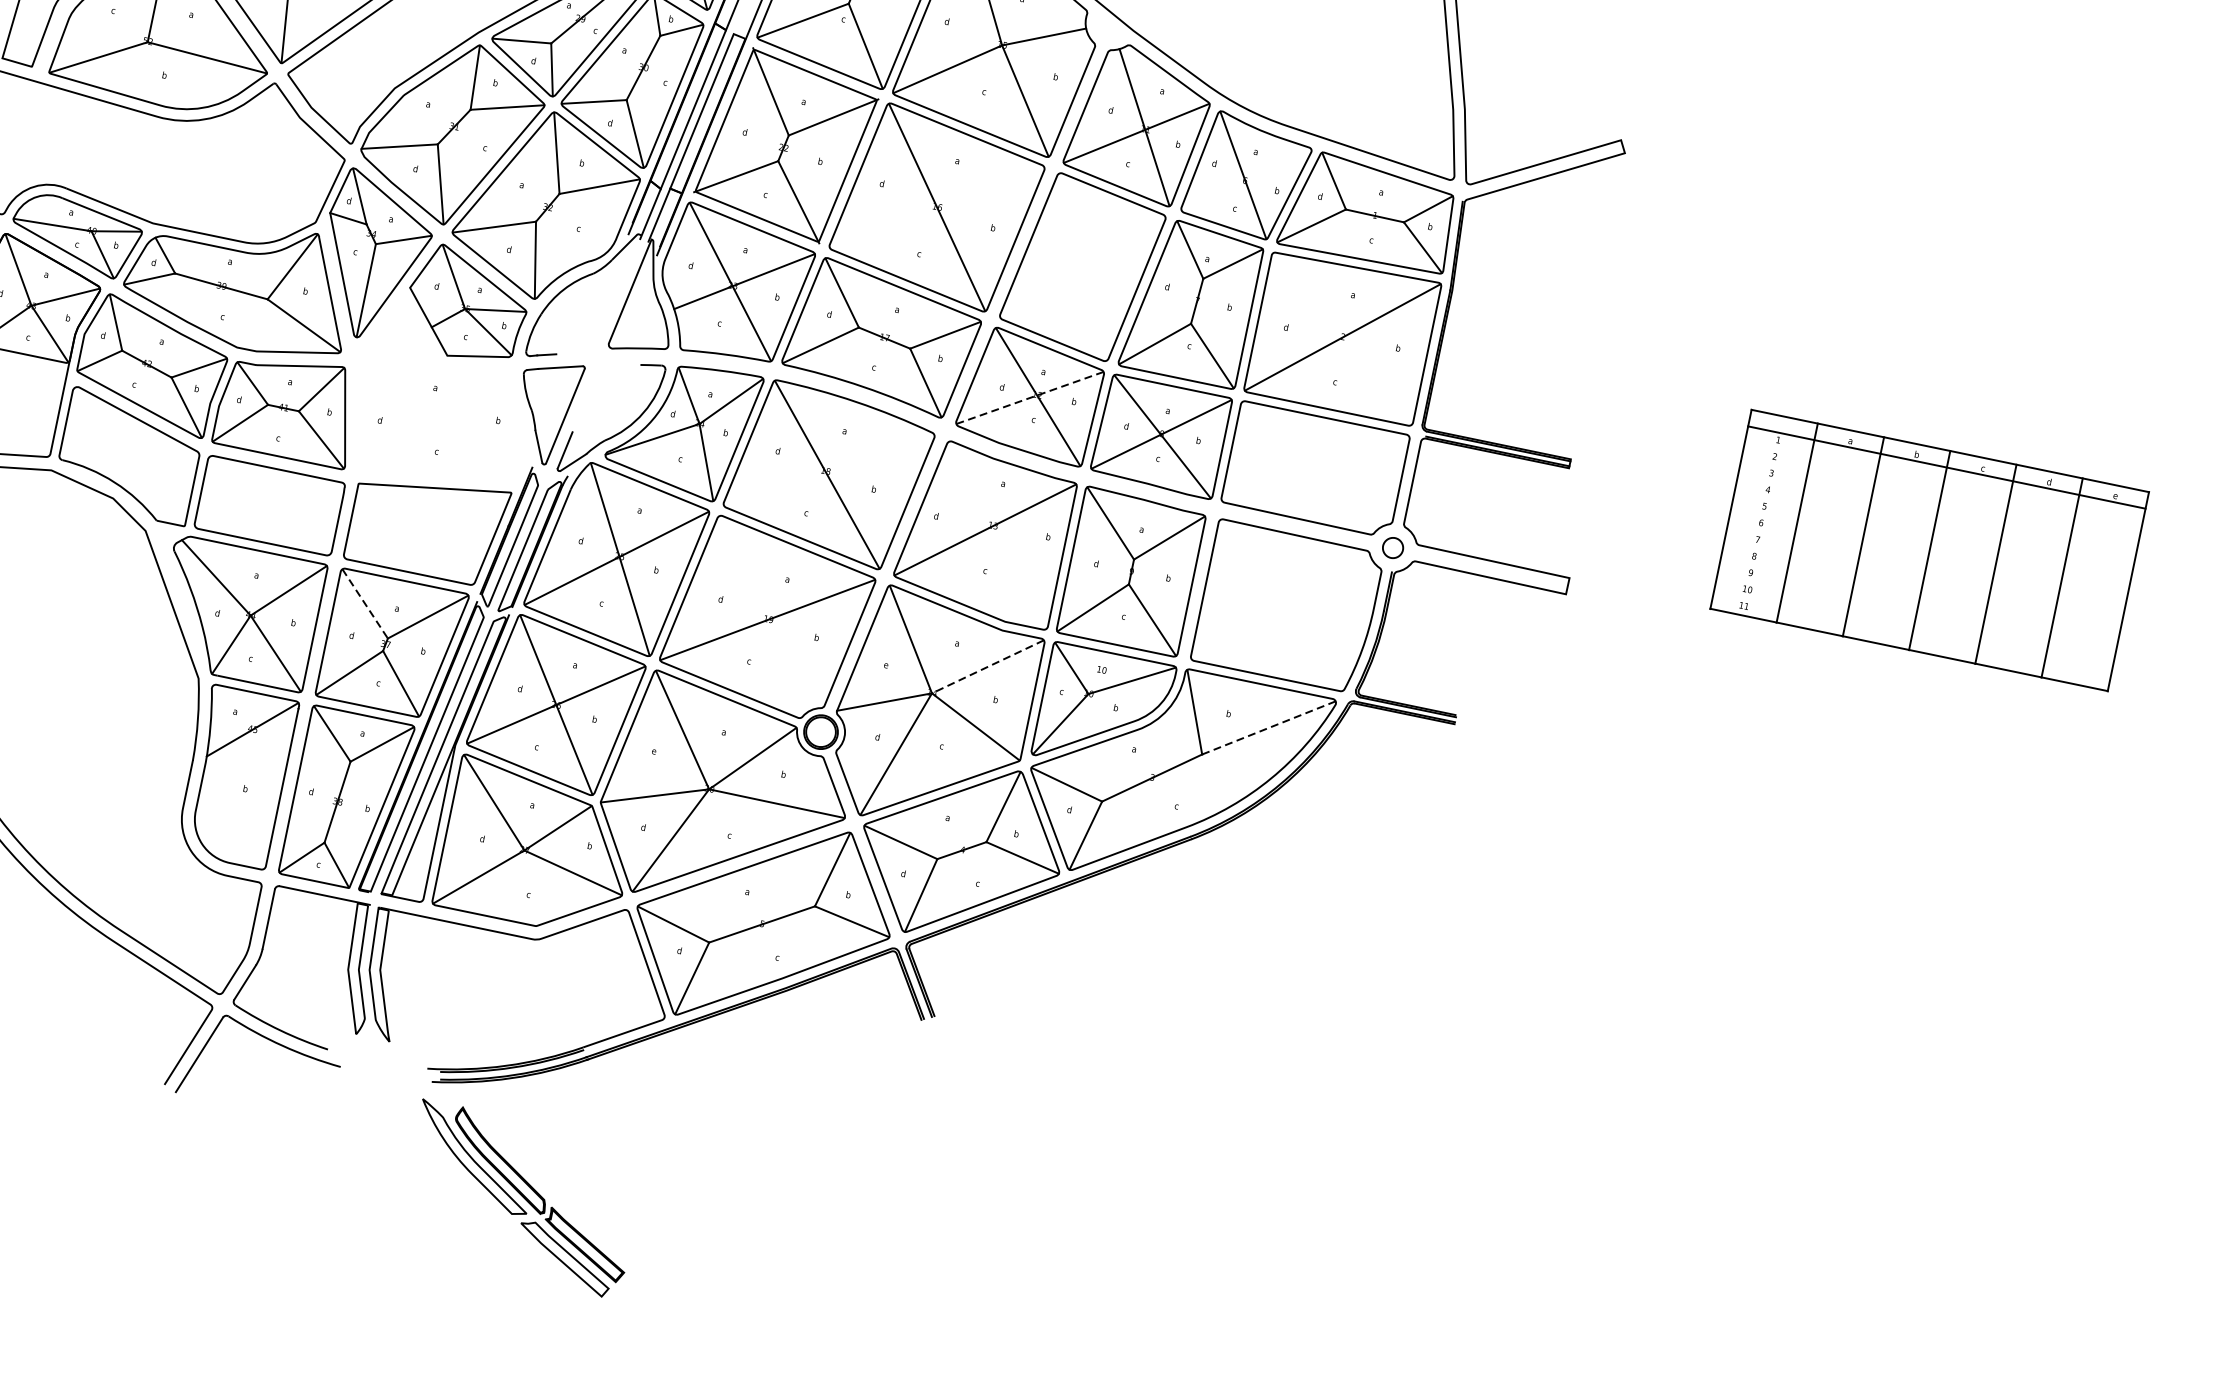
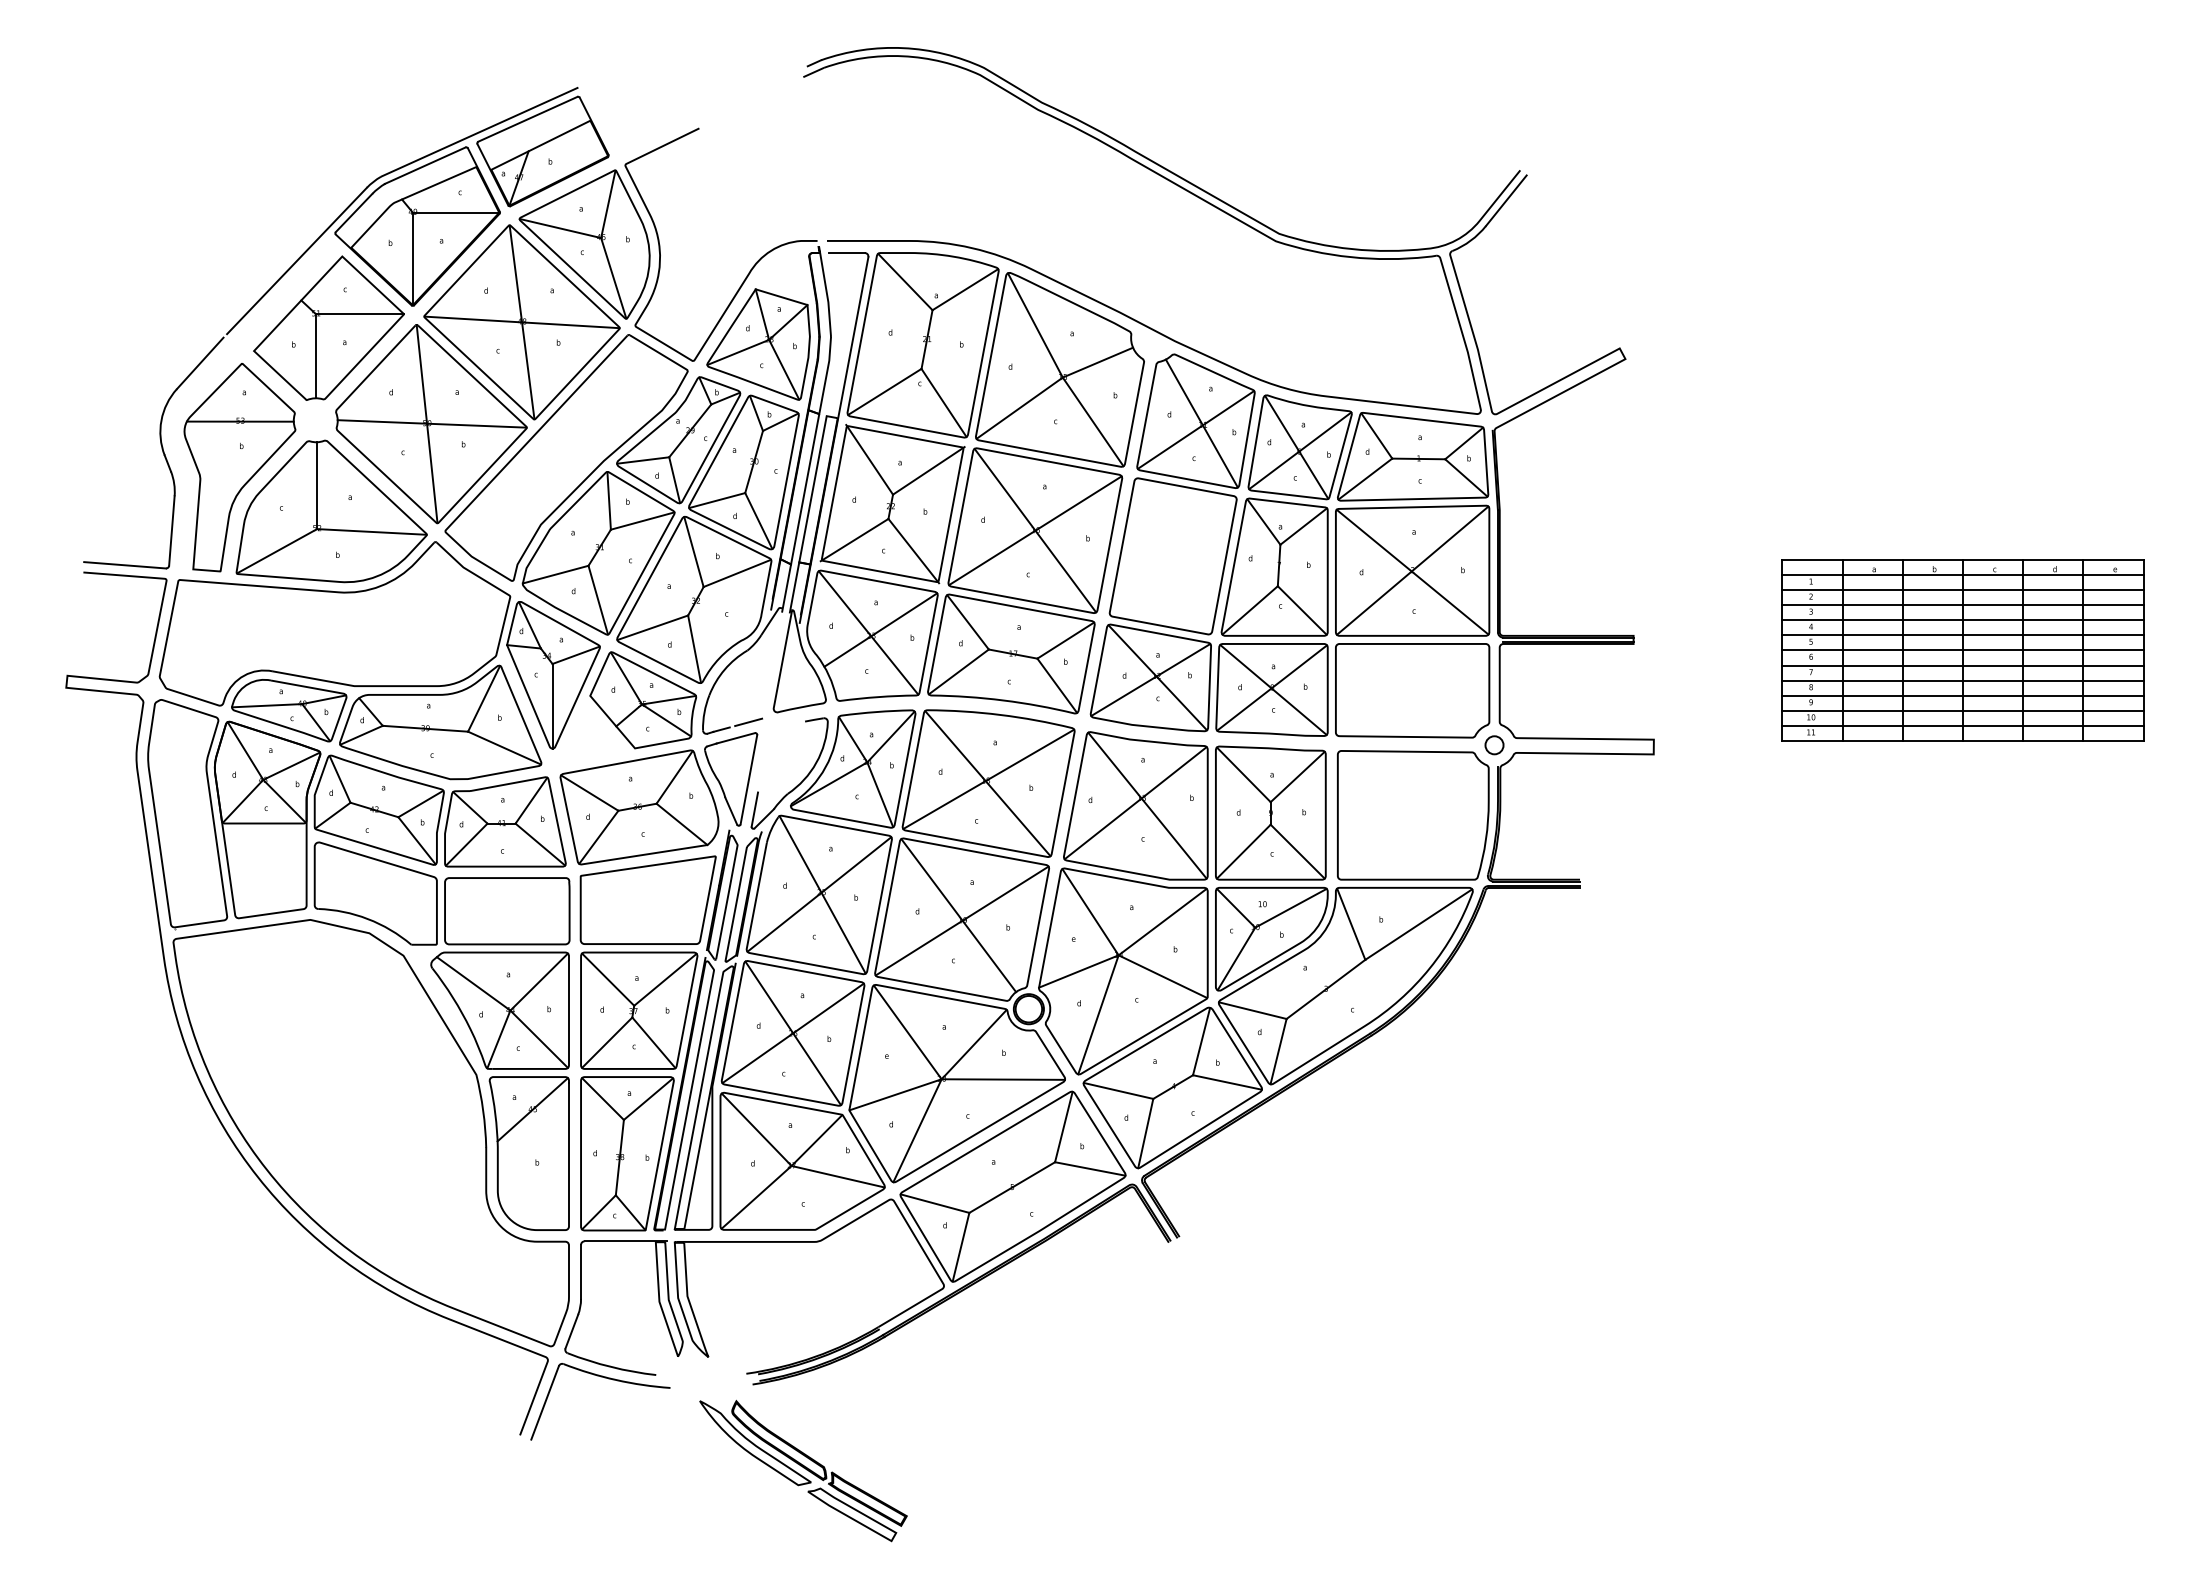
line: (1246, 179) -> (1300, 450), added
line: (937, 207) -> (1035, 530), added
line: (1342, 338) -> (1412, 571), added
line: (578, 353) -> (748, 722), added
line: (1029, 398) -> (1150, 680), dashed -> solid
part: (438, 421) -> (639, 807), added
line: (828, 470) -> (988, 779), added
line: (1942, 484) -> (1962, 590), added
line: (1939, 500) -> (1962, 605), added
line: (1936, 517) -> (1962, 620), added
line: (1932, 533) -> (1962, 635), added
line: (997, 535) -> (1147, 805), added
line: (1929, 550) -> (1962, 650), added
line: (1925, 566) -> (1962, 665), added
line: (1922, 583) -> (1962, 680), added
line: (1918, 599) -> (1962, 695), added
line: (365, 603) -> (608, 979), dashed -> solid
line: (764, 613) -> (958, 915), added
line: (1915, 616) -> (1962, 710), added
line: (1912, 632) -> (1962, 725), added
line: (987, 667) -> (1162, 922), dashed -> solid
line: (1268, 727) -> (1418, 924), dashed -> solid
part: (520, 1198) -> (803, 1470), moved

